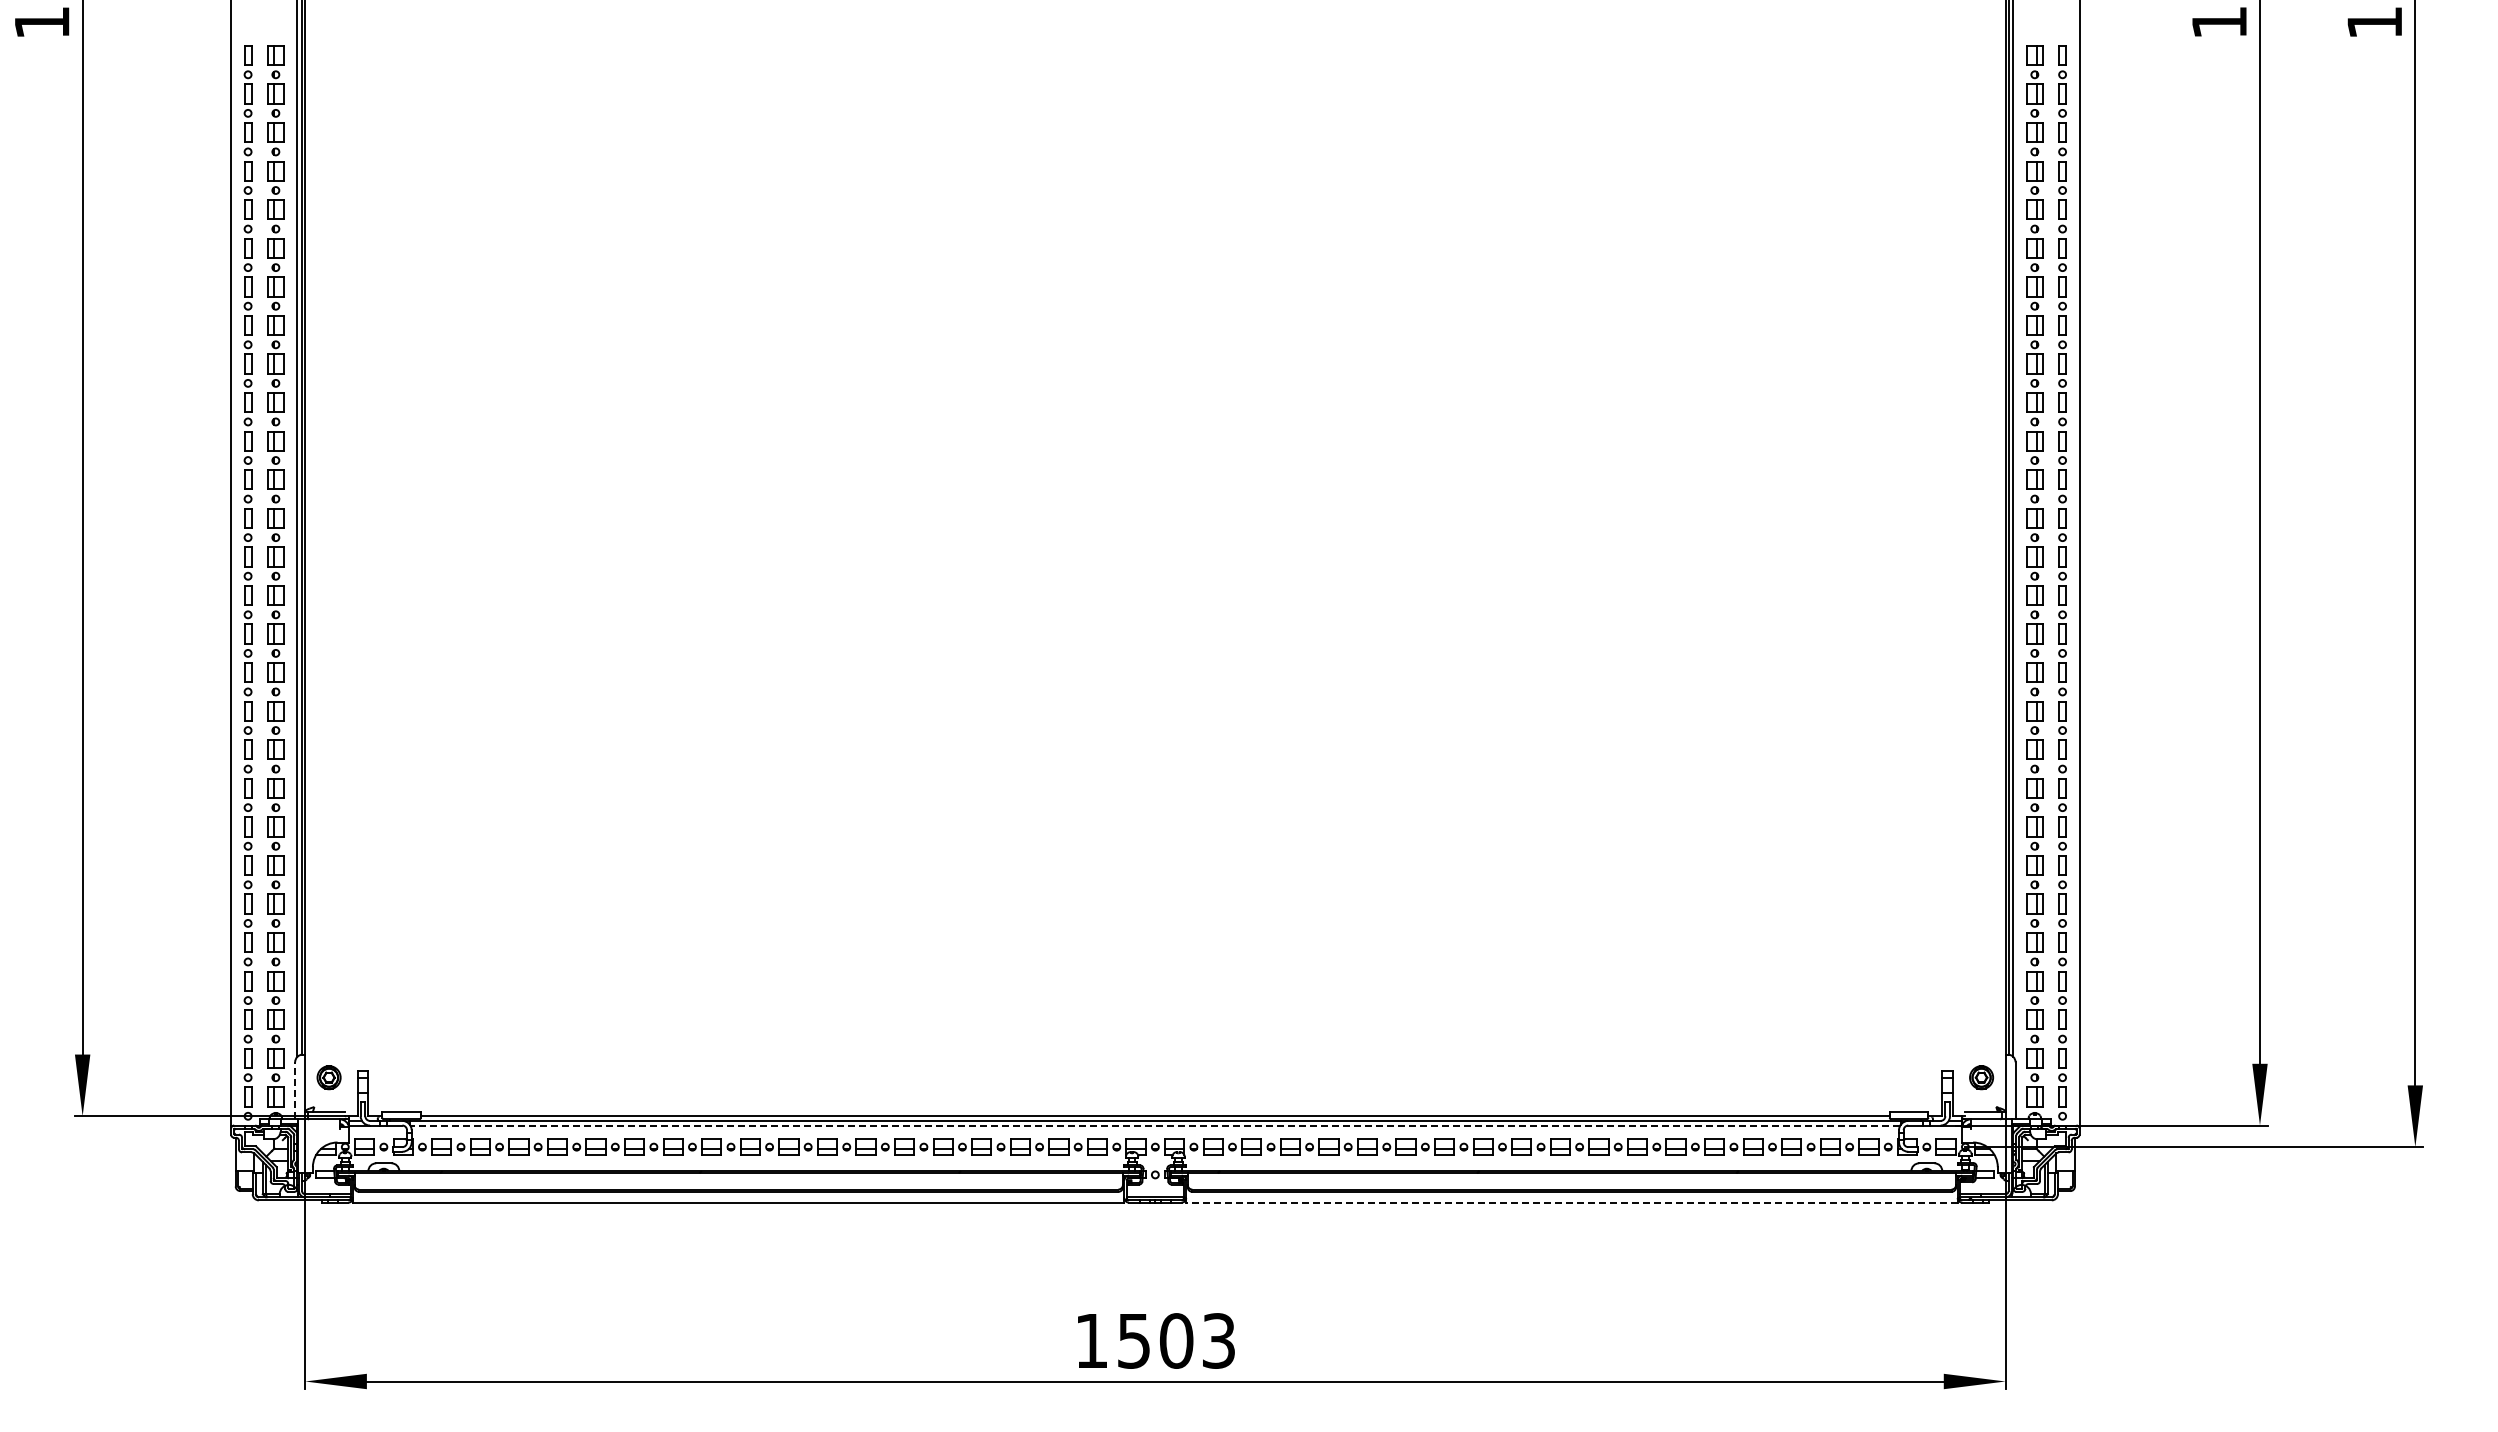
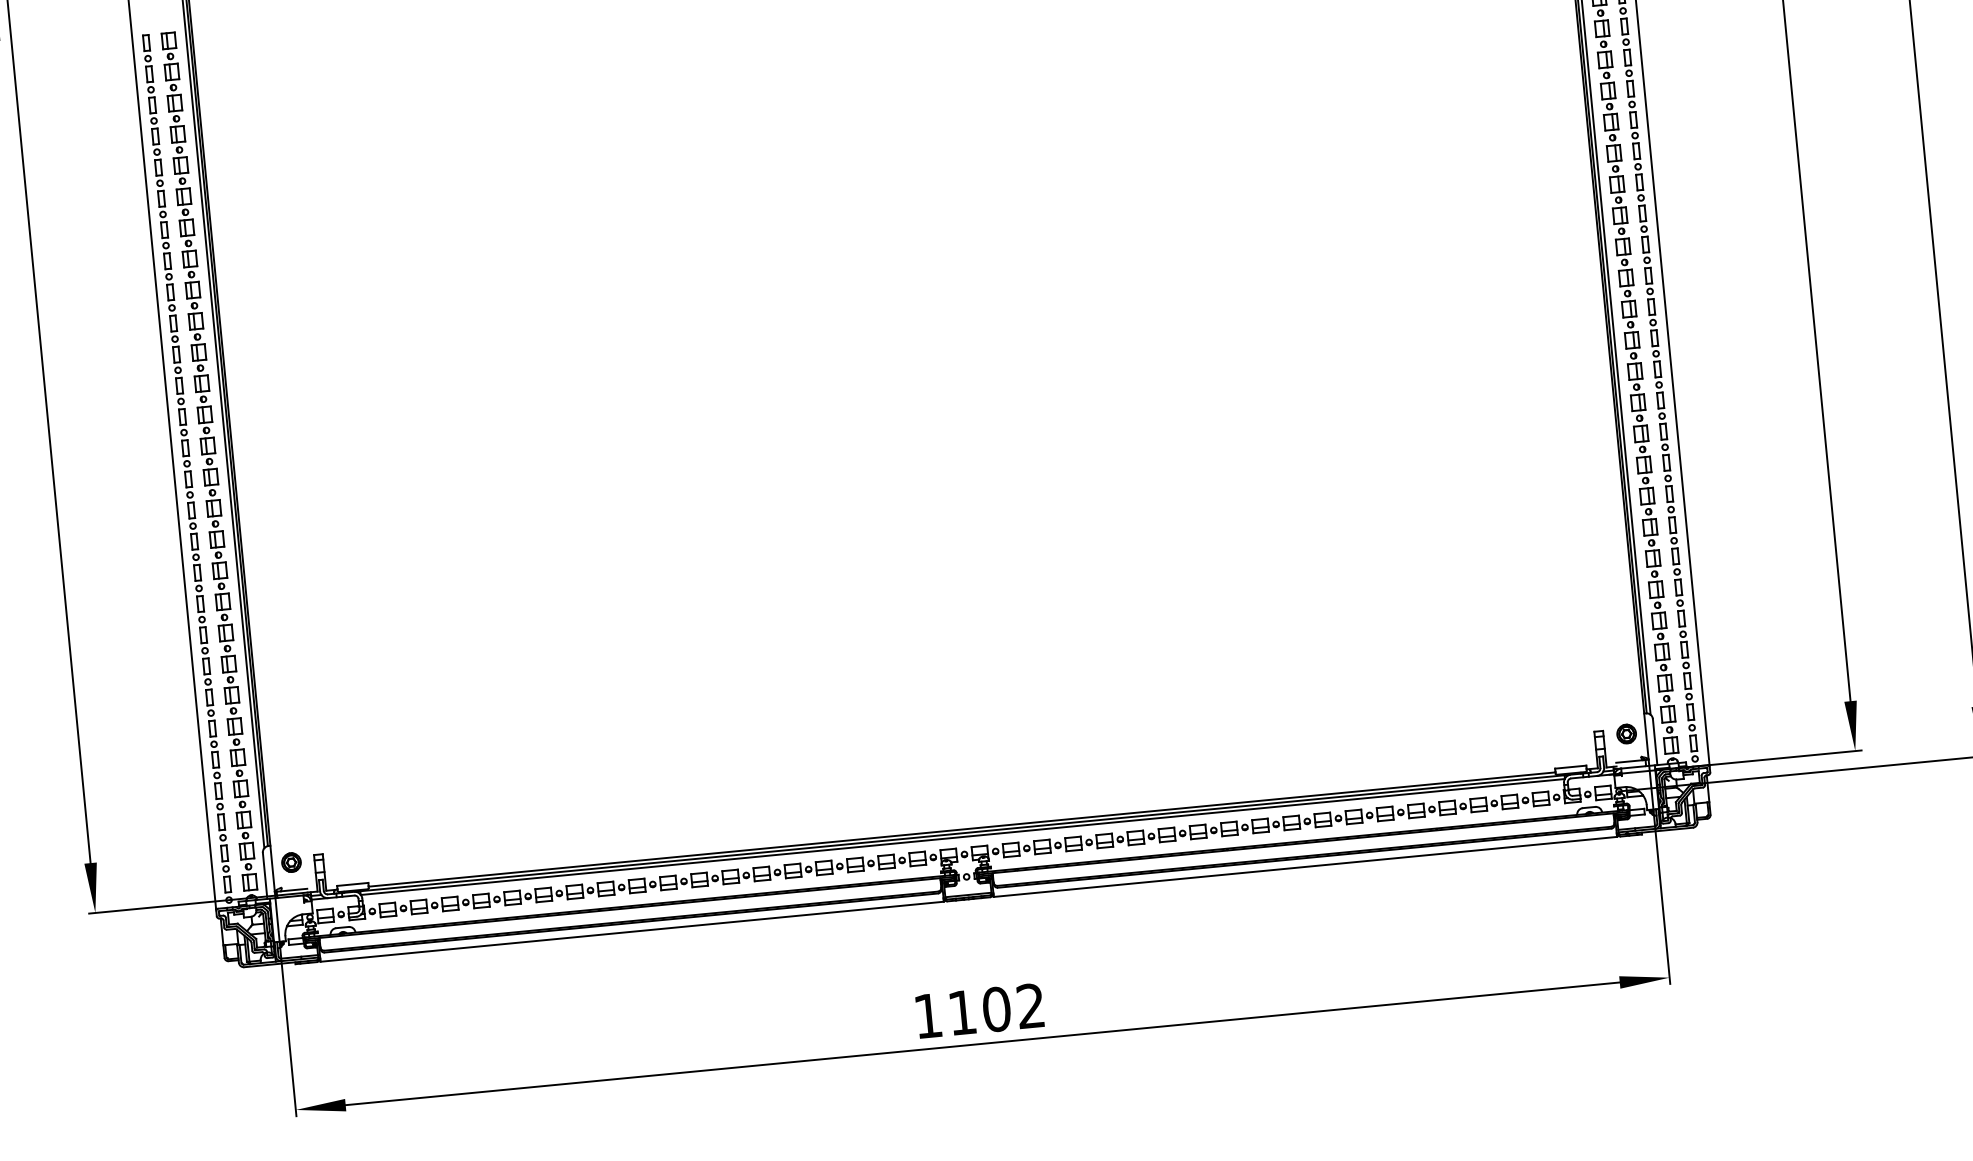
line: (295, 1090) -> (265, 875), dashed -> solid
line: (1154, 1125) -> (962, 837), dashed -> solid
line: (1571, 1202) -> (1305, 866), dashed -> solid
text: (1176, 1340) -> (996, 1009), 1503 -> 1102

